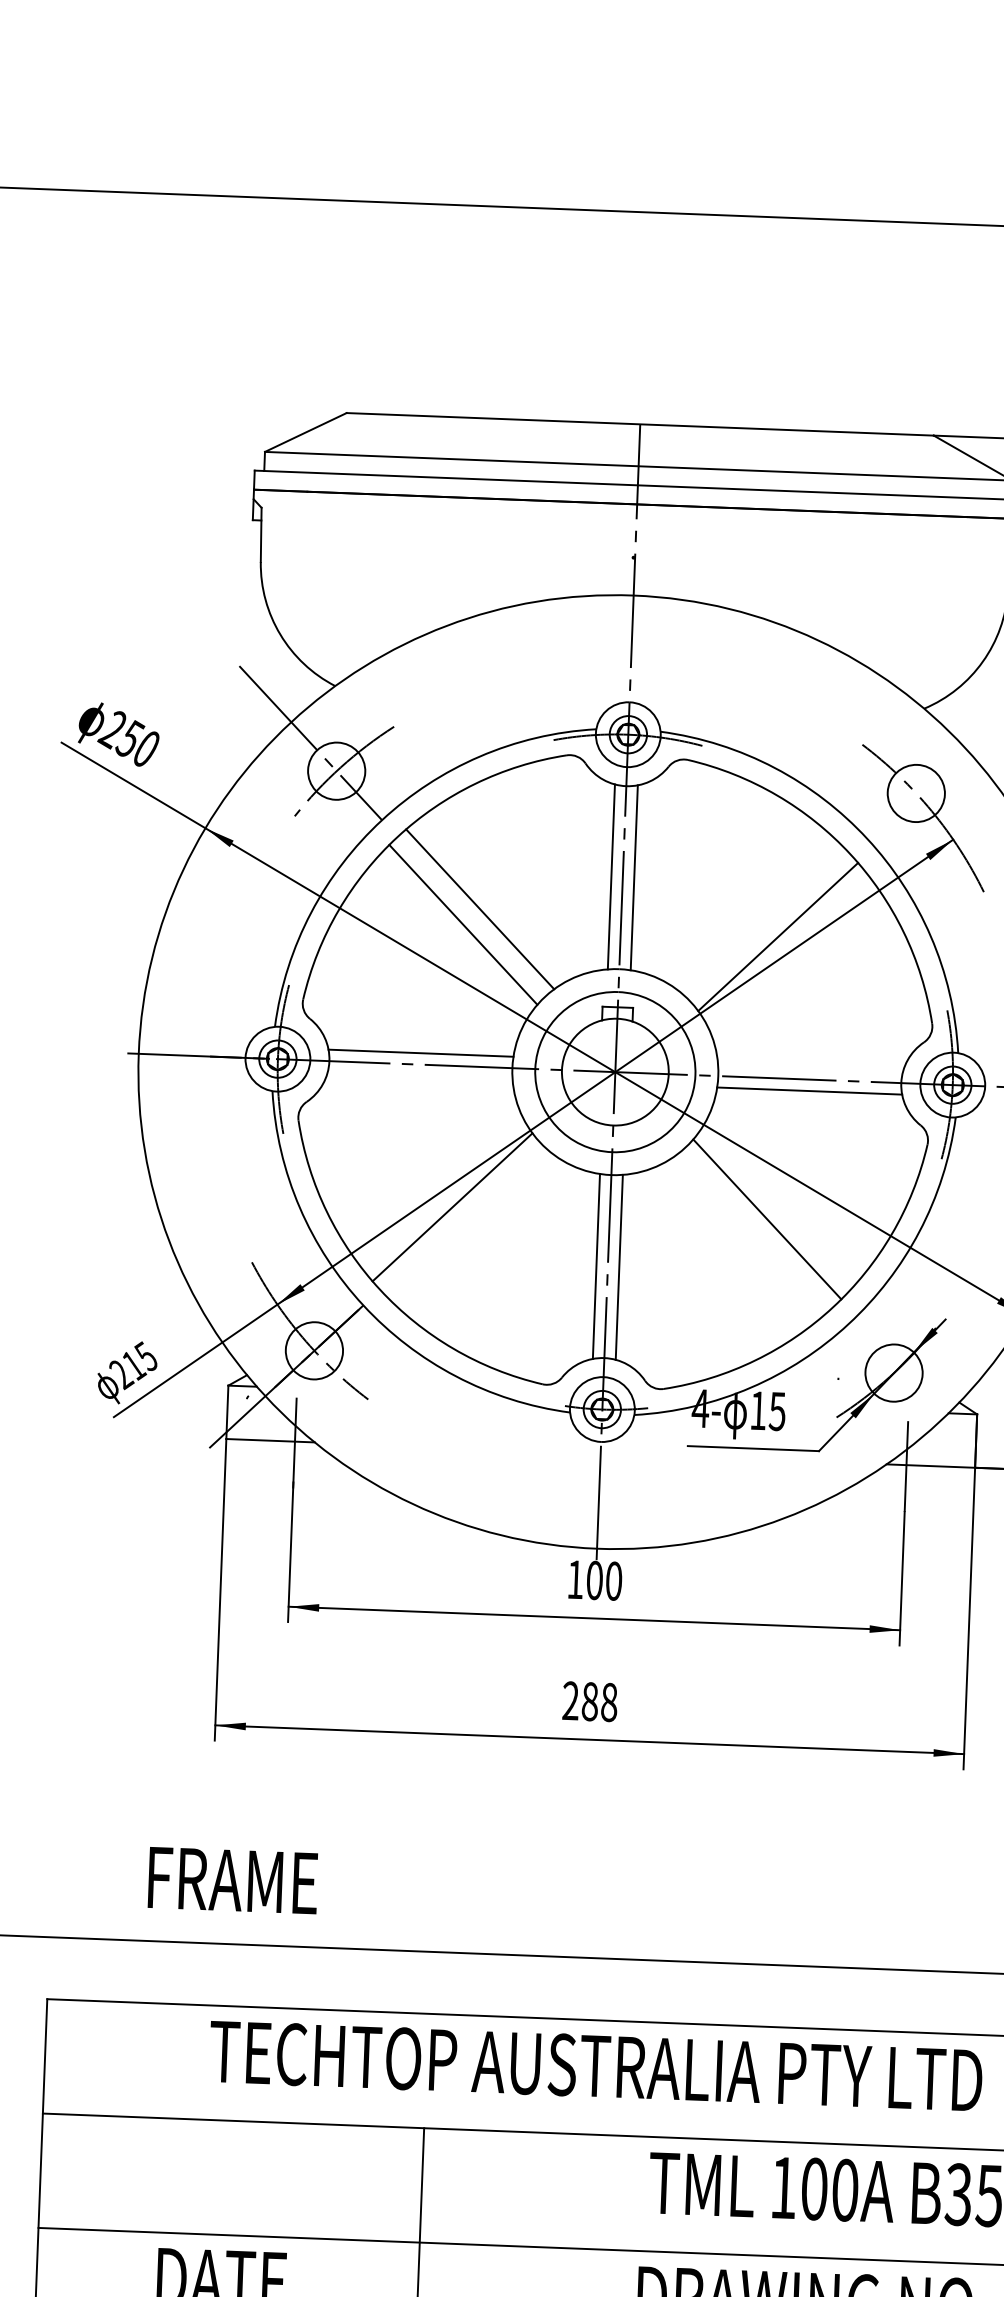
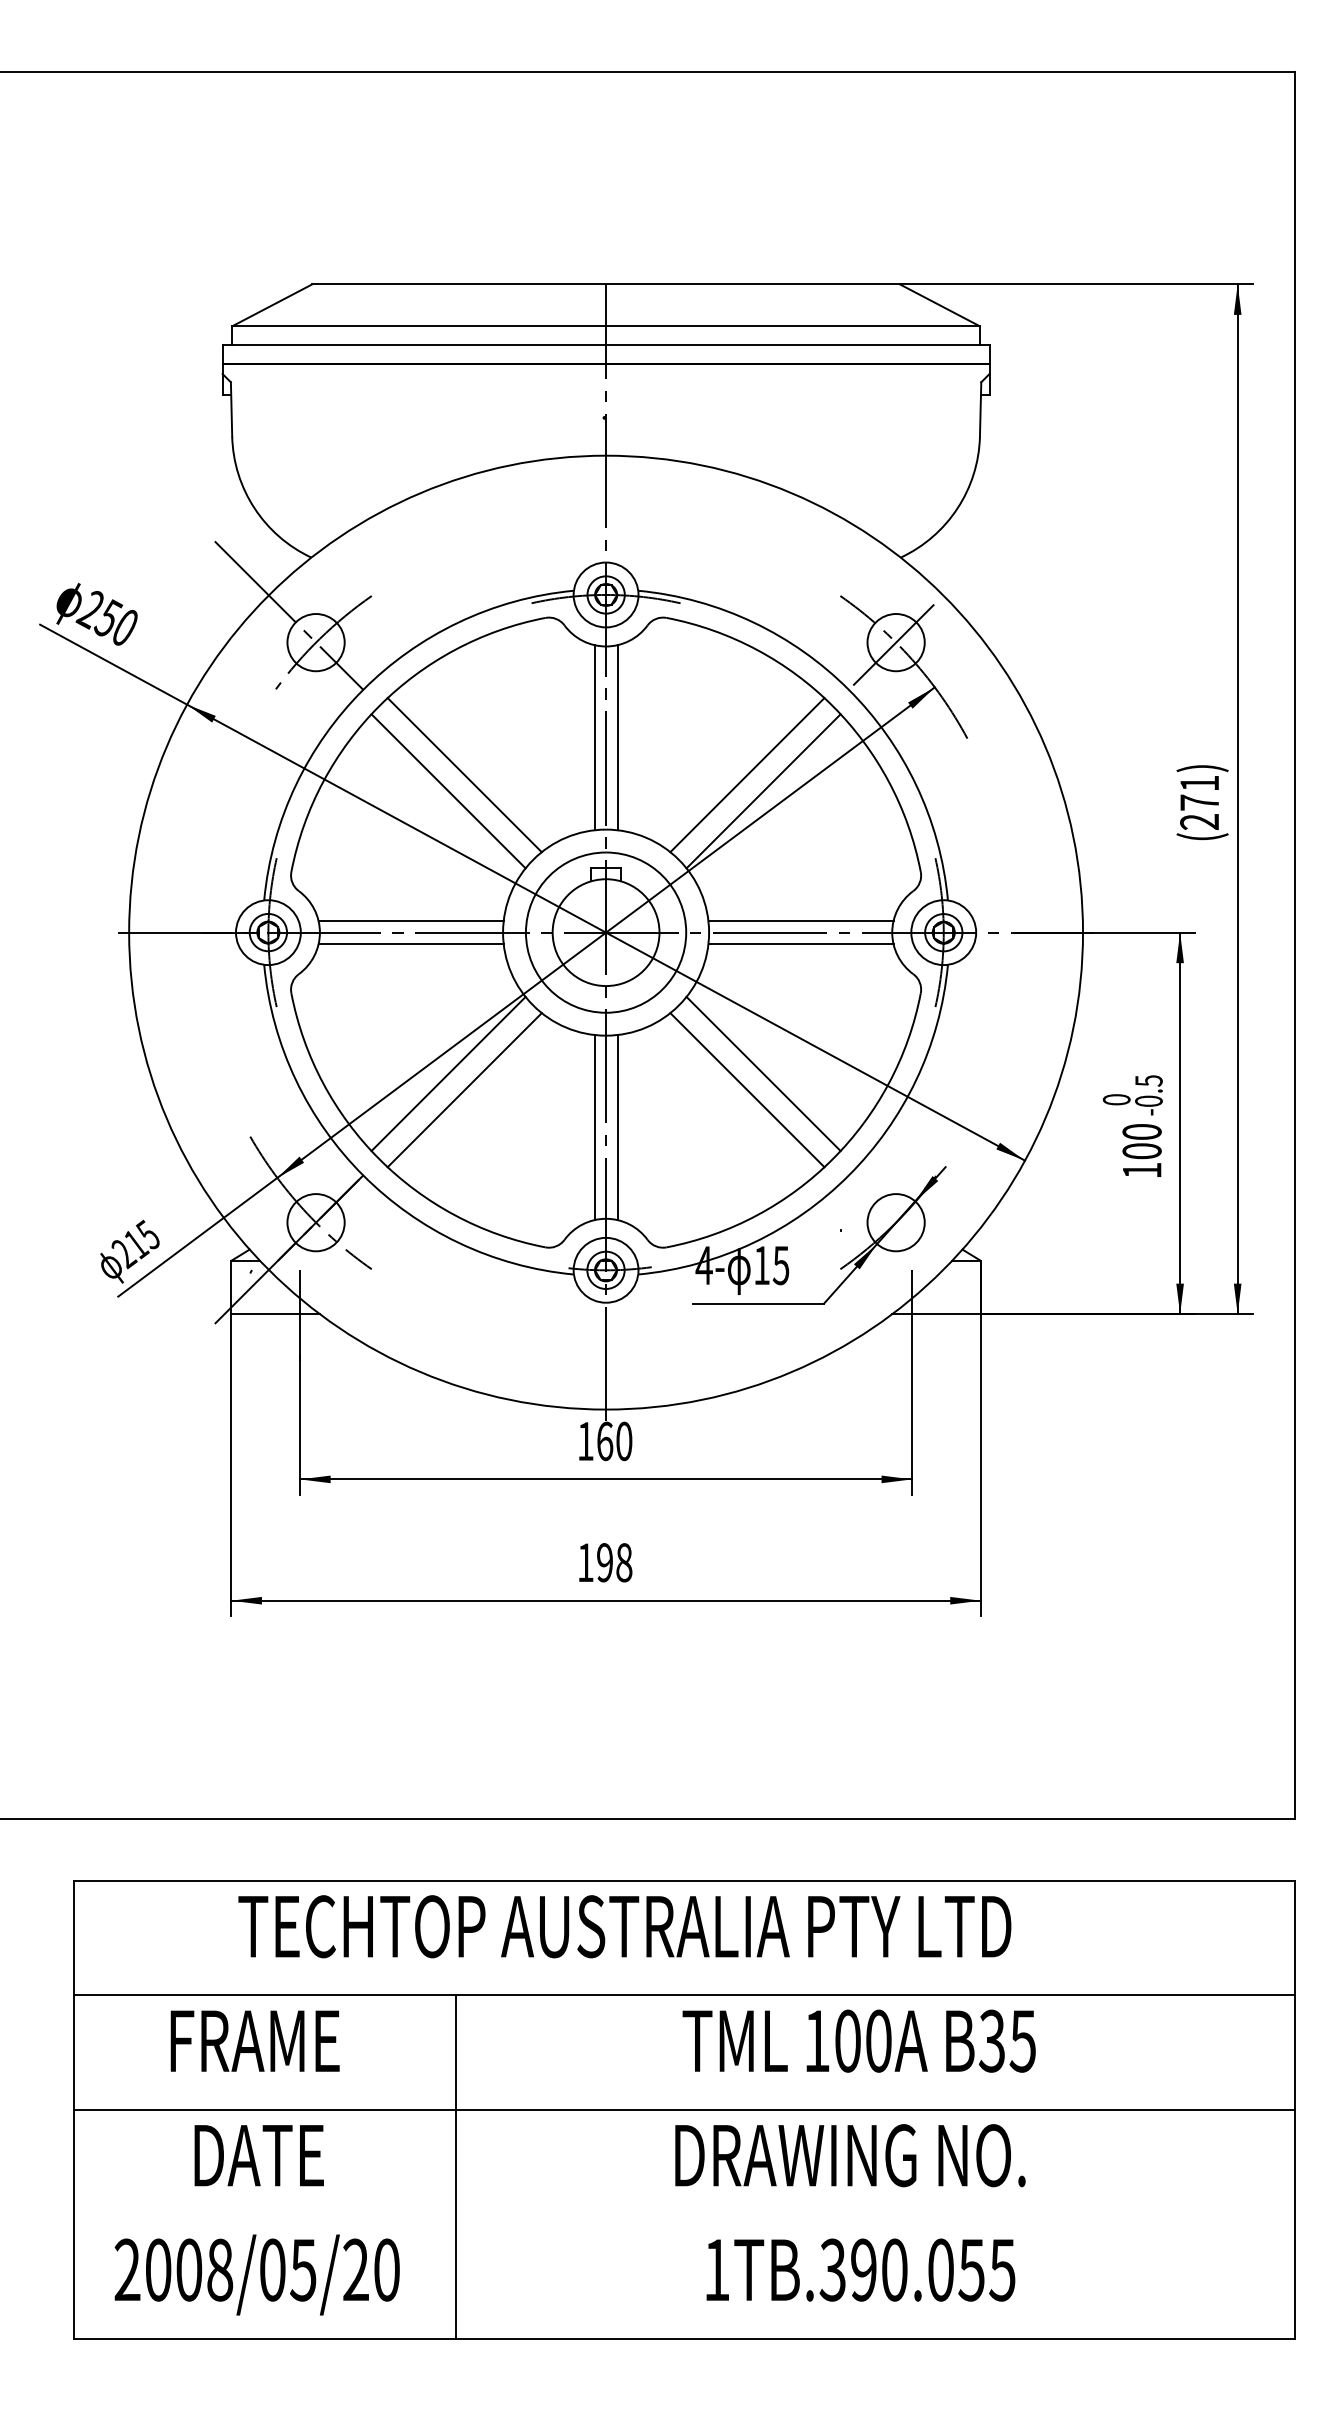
line: (915, 793) -> (895, 642), added
line: (762, 920) -> (747, 775), added
line: (810, 1068) -> (800, 921), added
line: (419, 1076) -> (410, 944), added
line: (467, 1224) -> (464, 1090), added
line: (750, 1235) -> (747, 1090), added
text: (595, 1580) -> (605, 1441), 100 -> 160
text: (580, 1701) -> (595, 1562), 288 -> 198
text: (232, 1879) -> (254, 2040), moved

